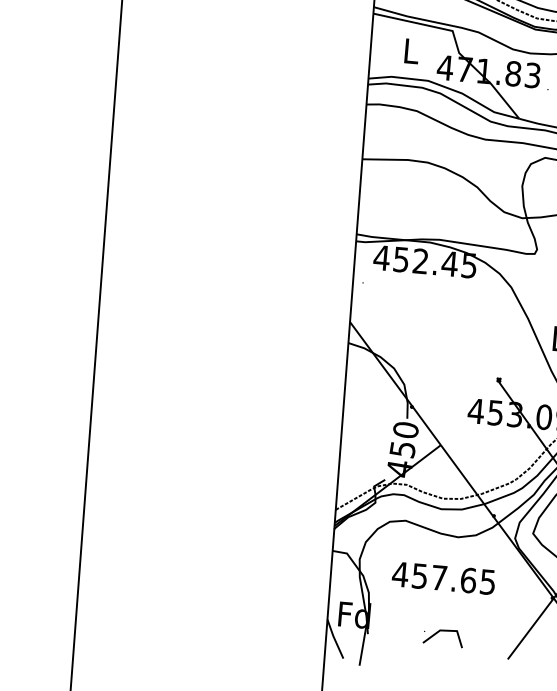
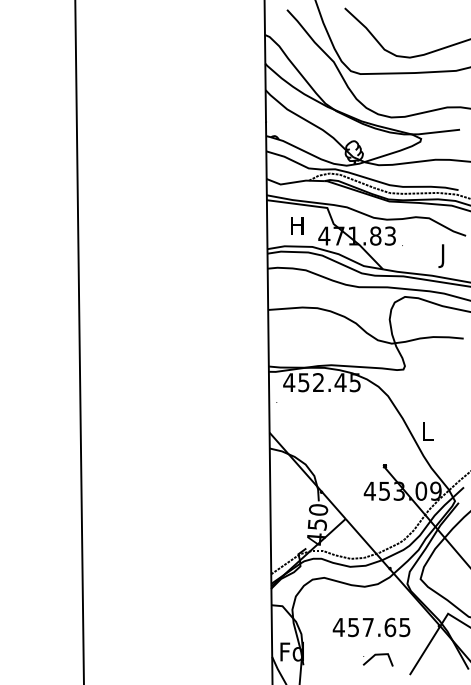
text: (411, 50) -> (297, 225), L -> H
text: (443, 578) -> (371, 627), moved
part: (442, 637) -> (377, 659), moved

